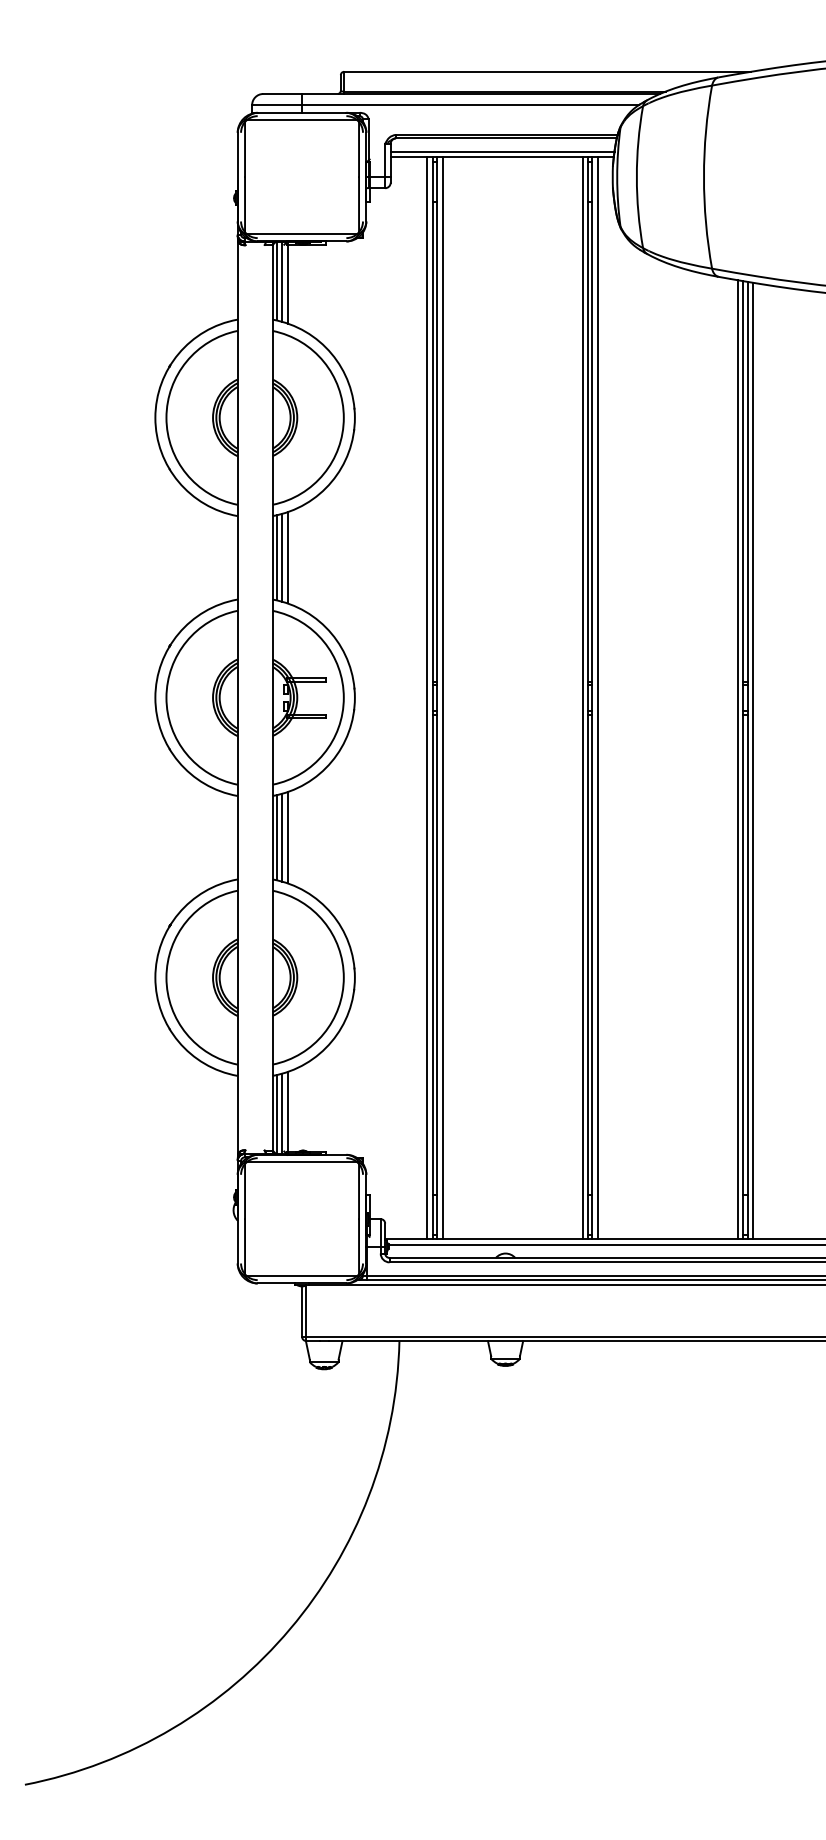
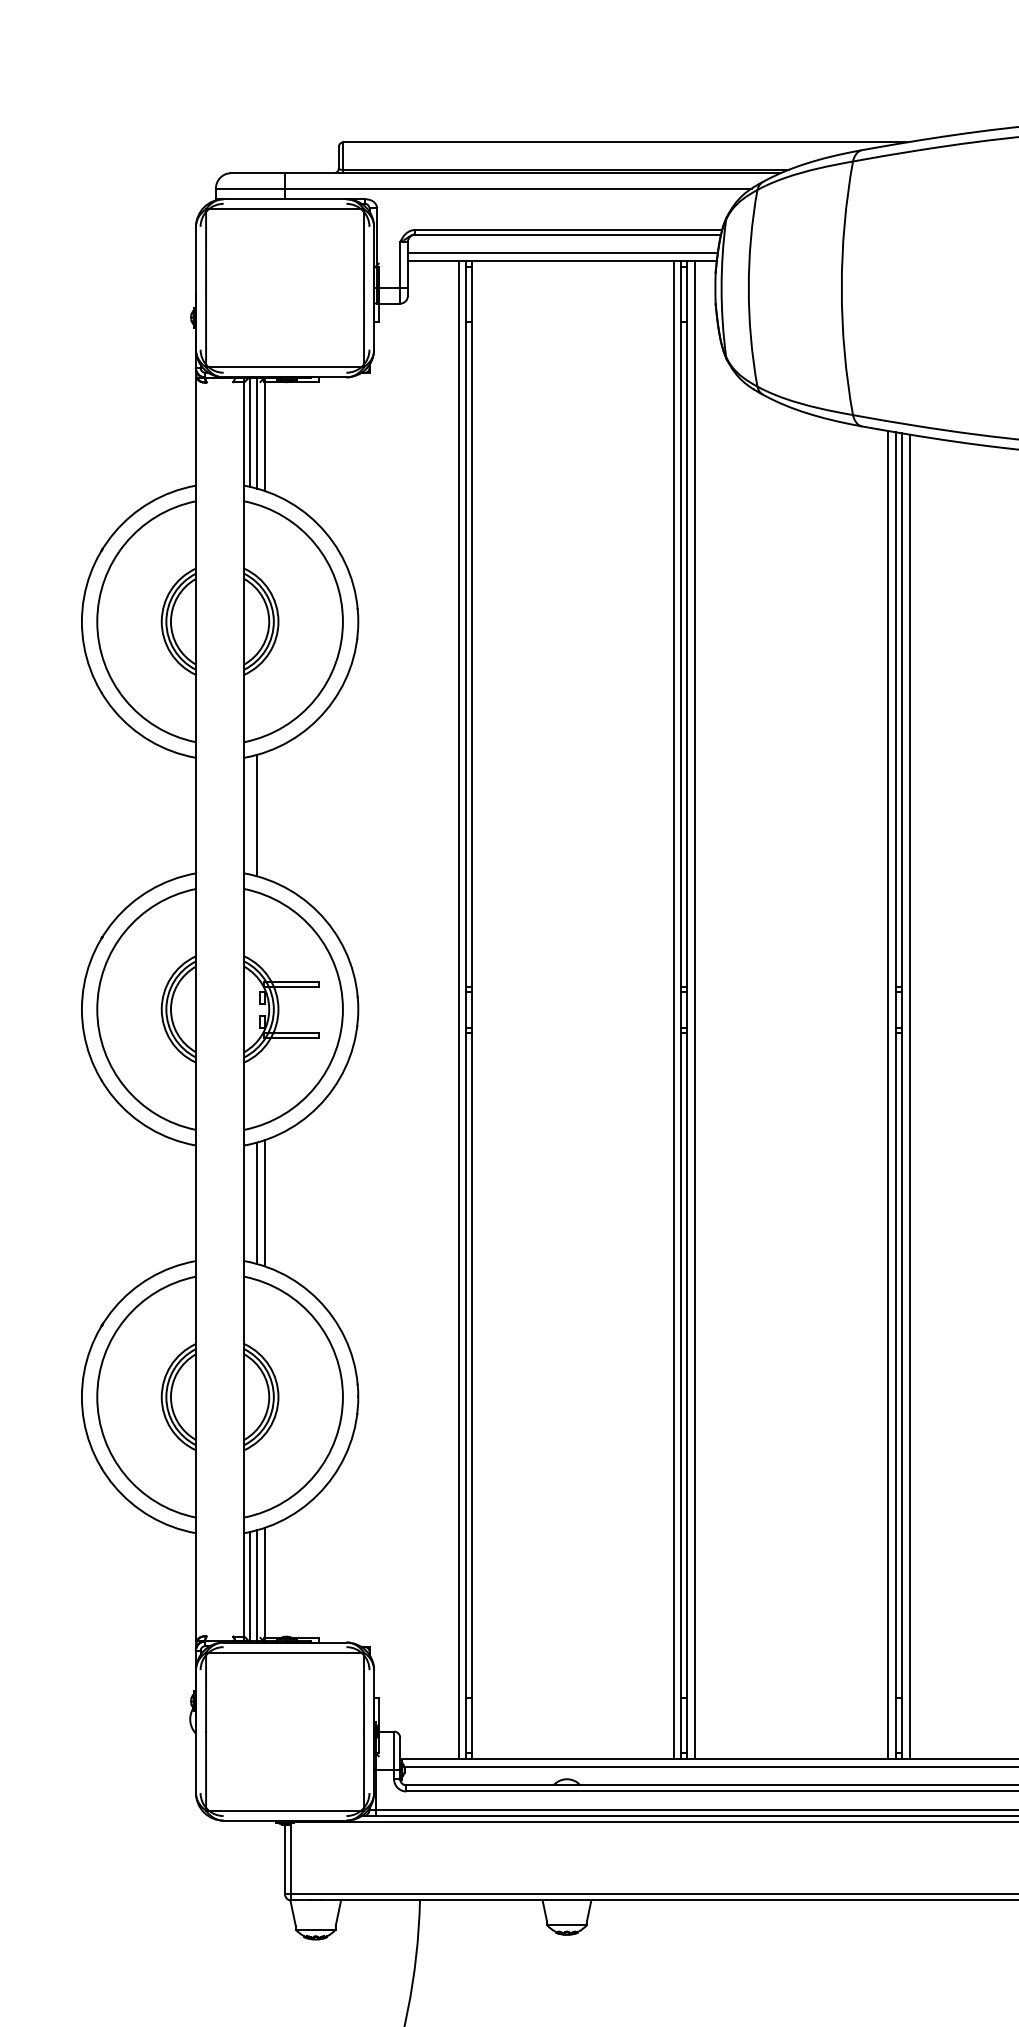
line: (276, 557) -> (249, 815), removed
line: (287, 557) -> (264, 815), removed
line: (442, 698) -> (479, 1010), removed
line: (276, 837) -> (249, 1202), removed

